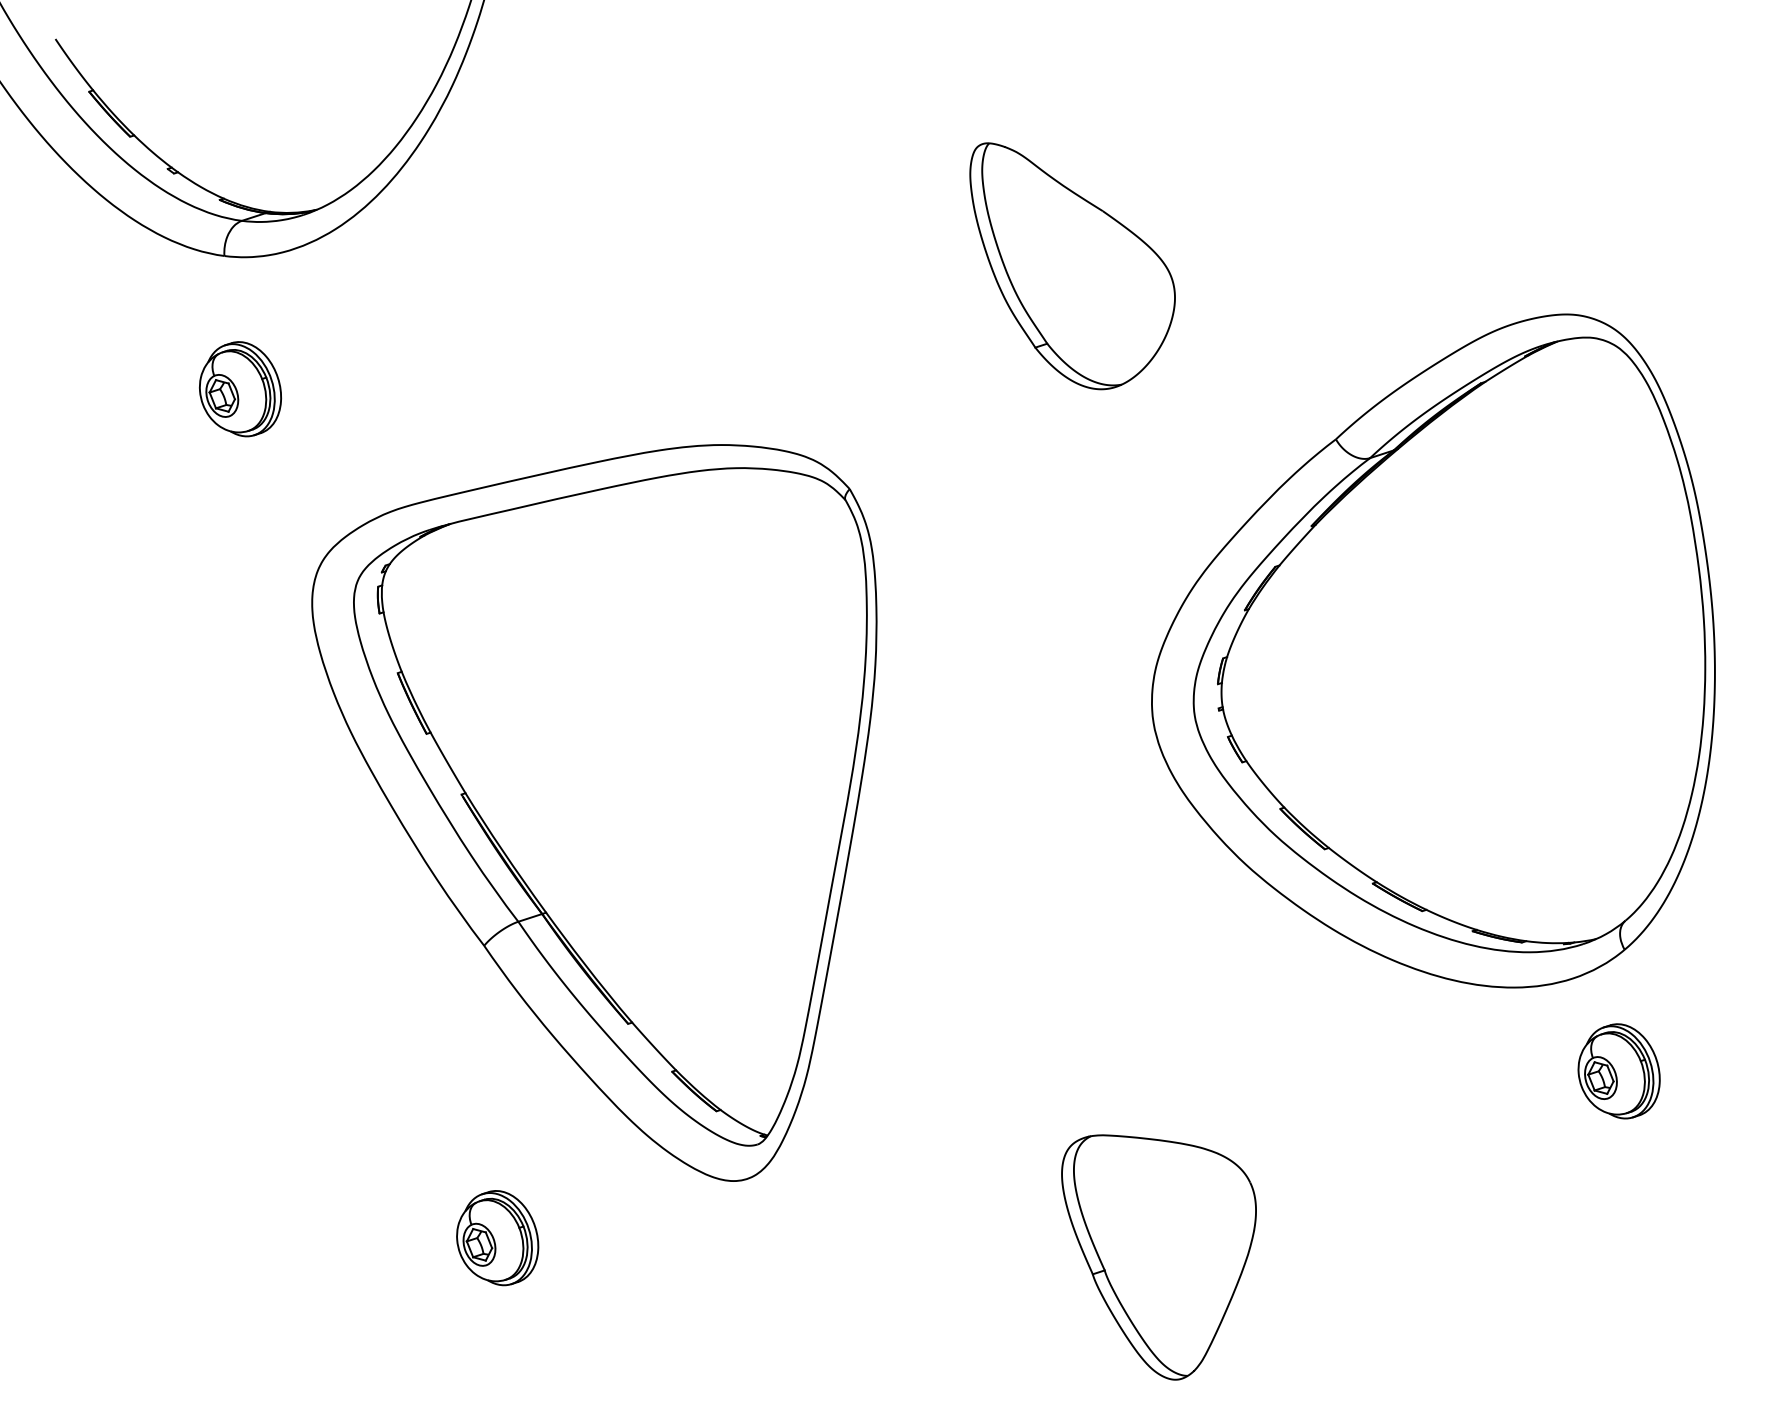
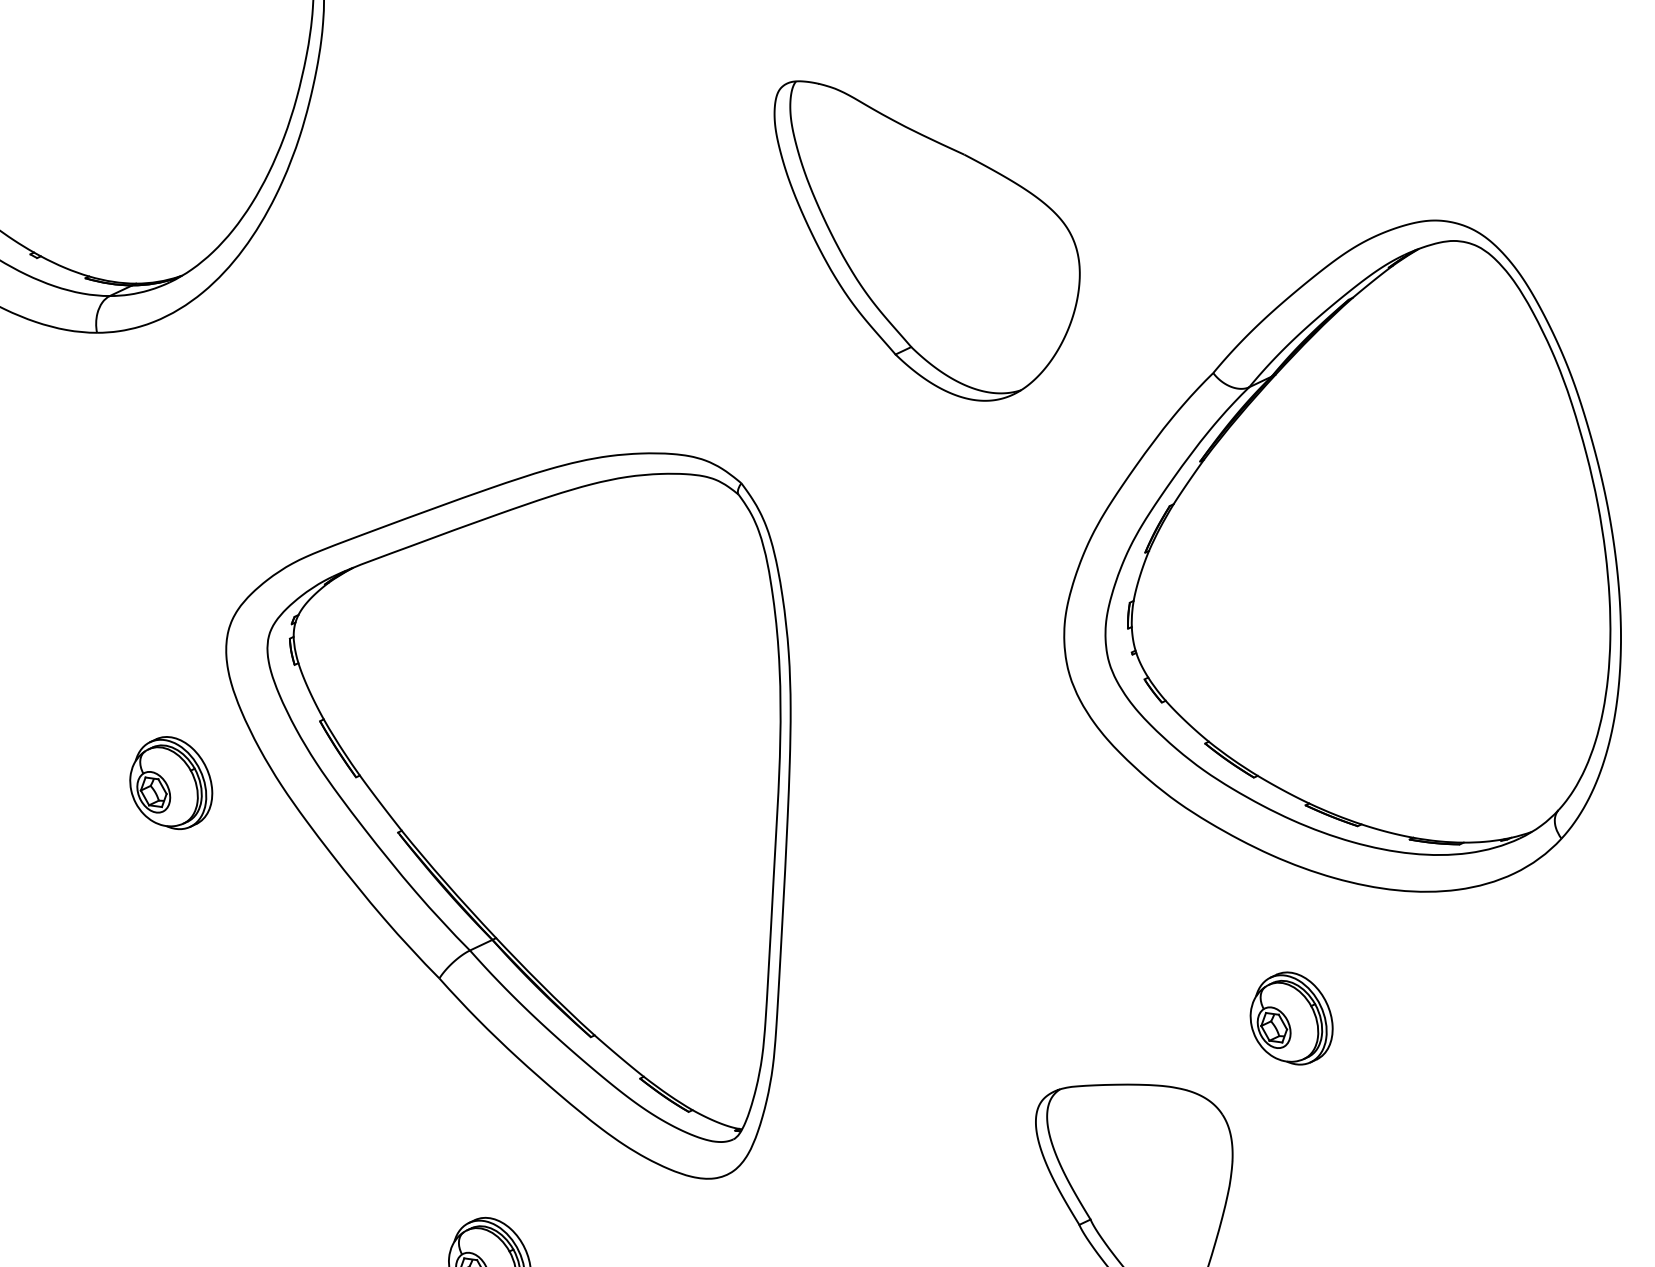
part: (1072, 266) -> (932, 236), size x1.4
part: (240, 389) -> (170, 783), moved
part: (1618, 1071) -> (1290, 1019), moved

